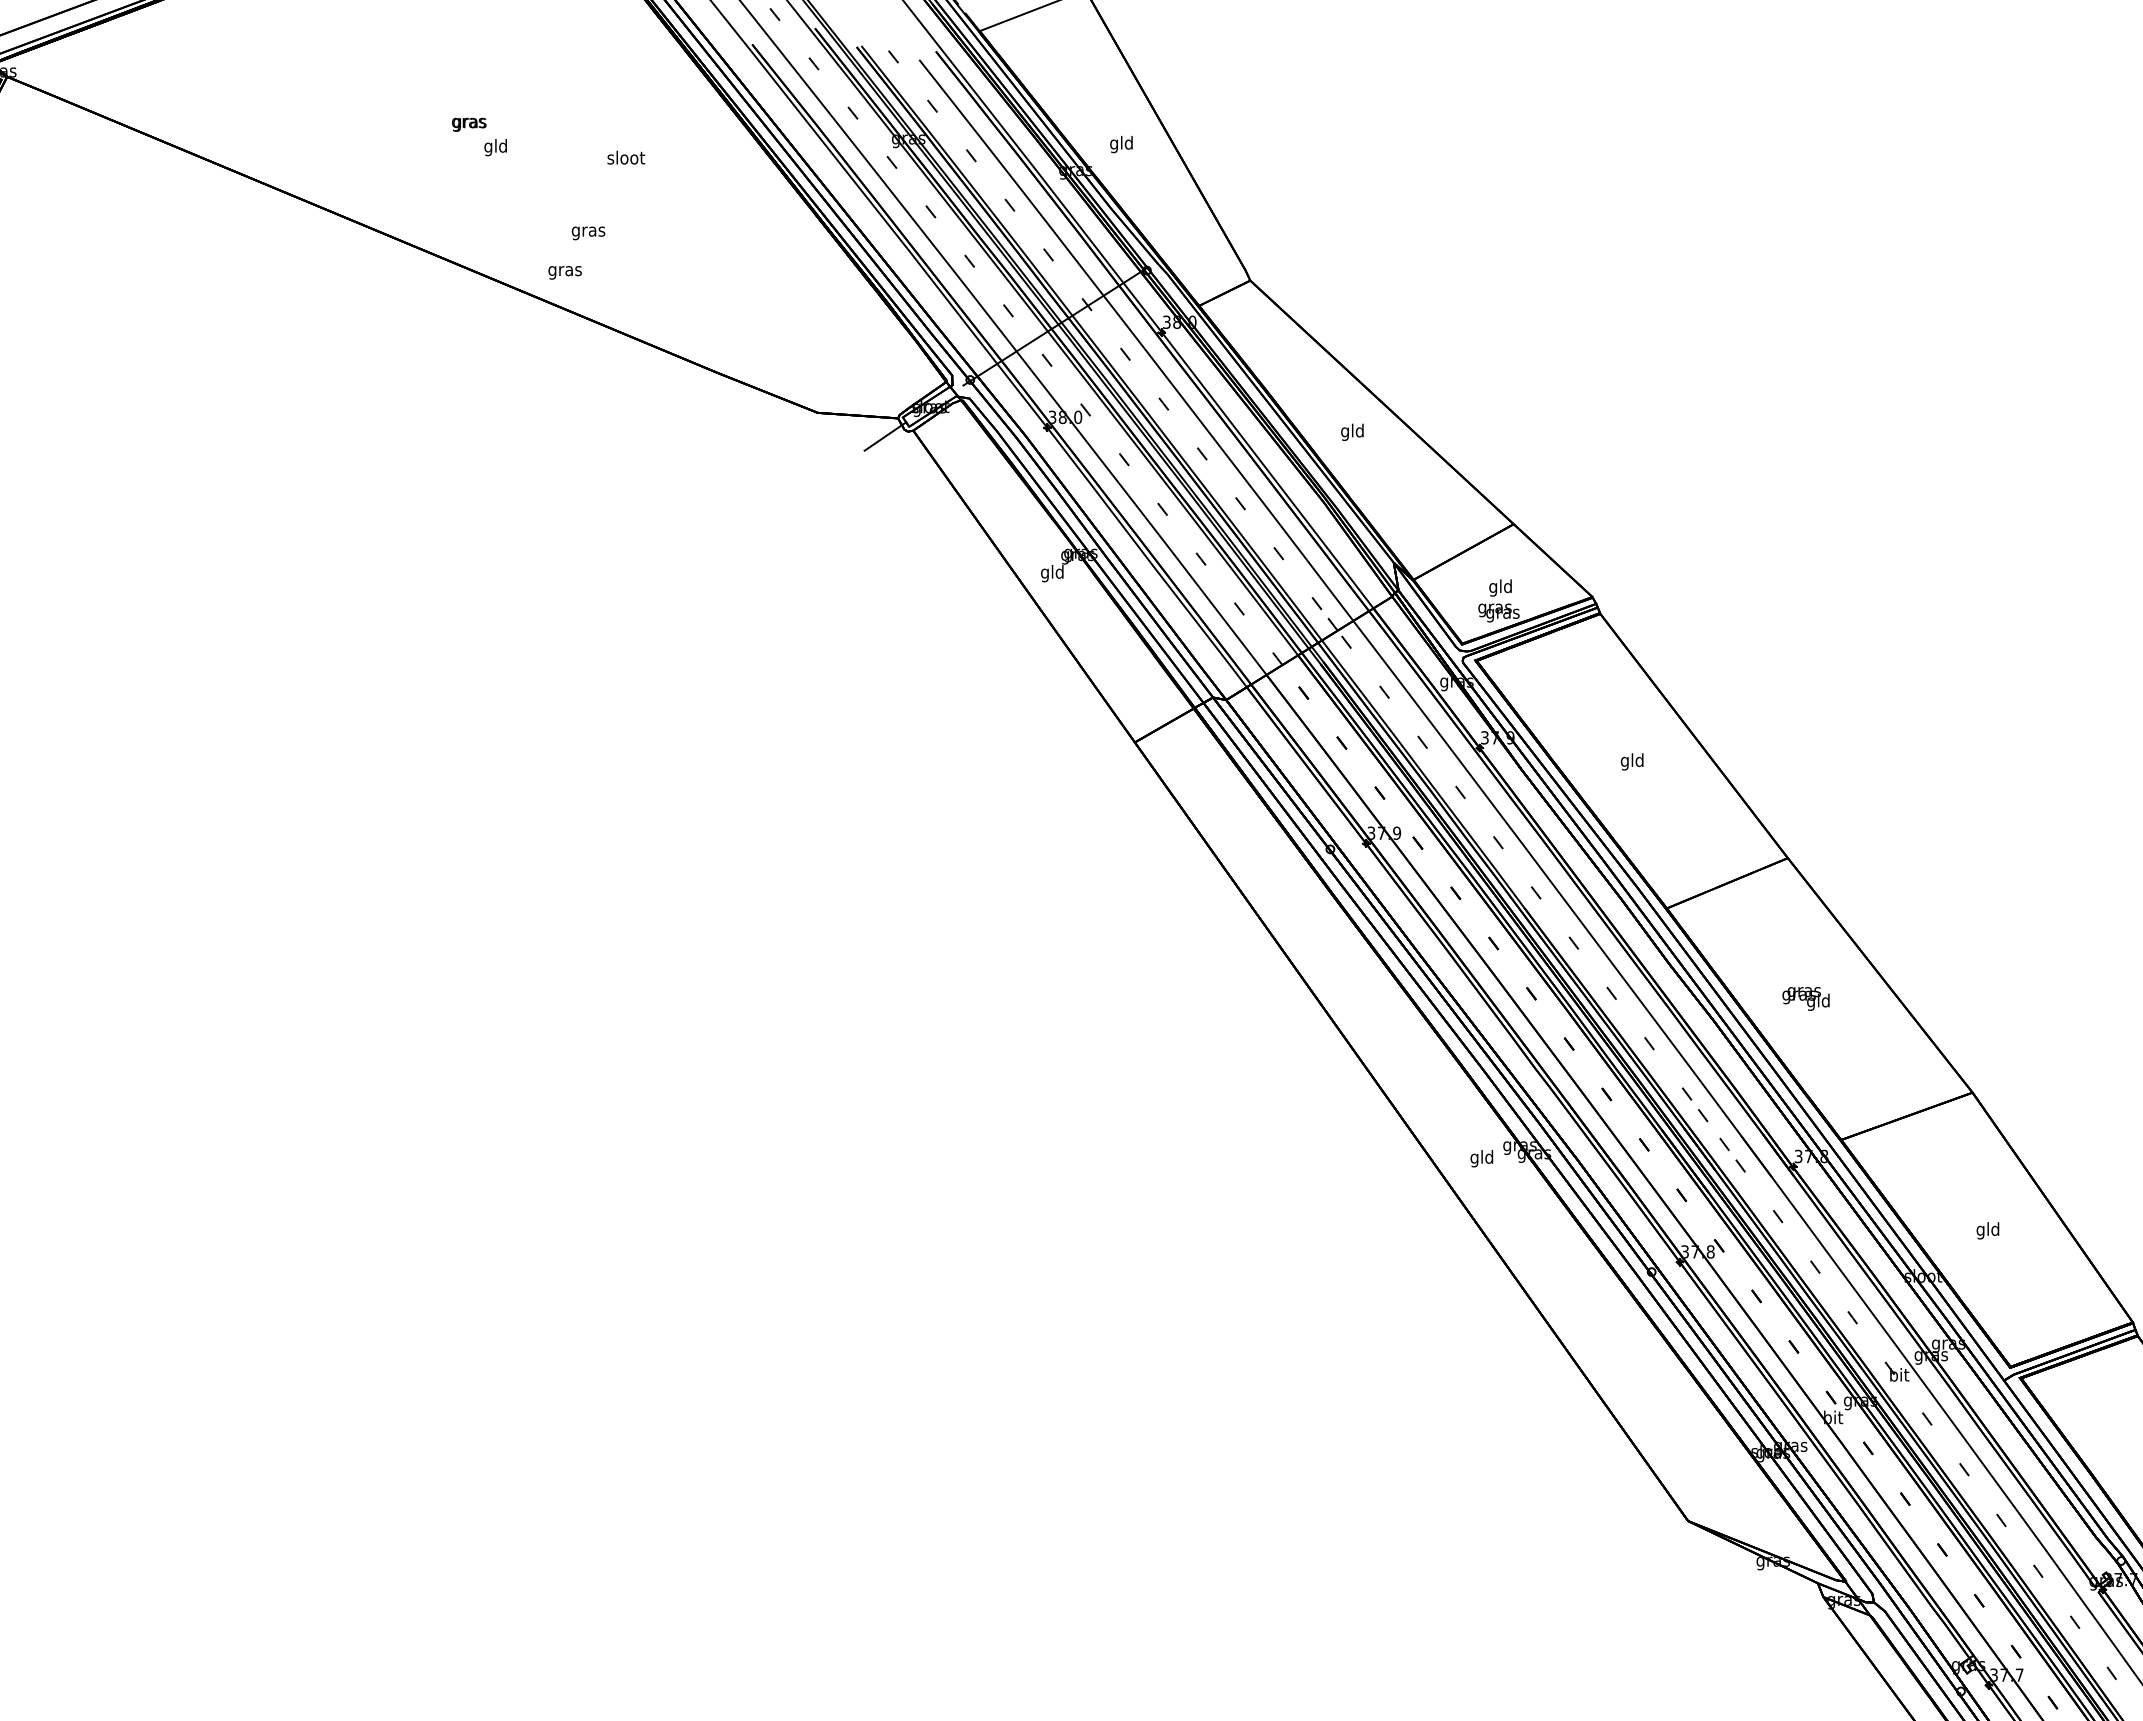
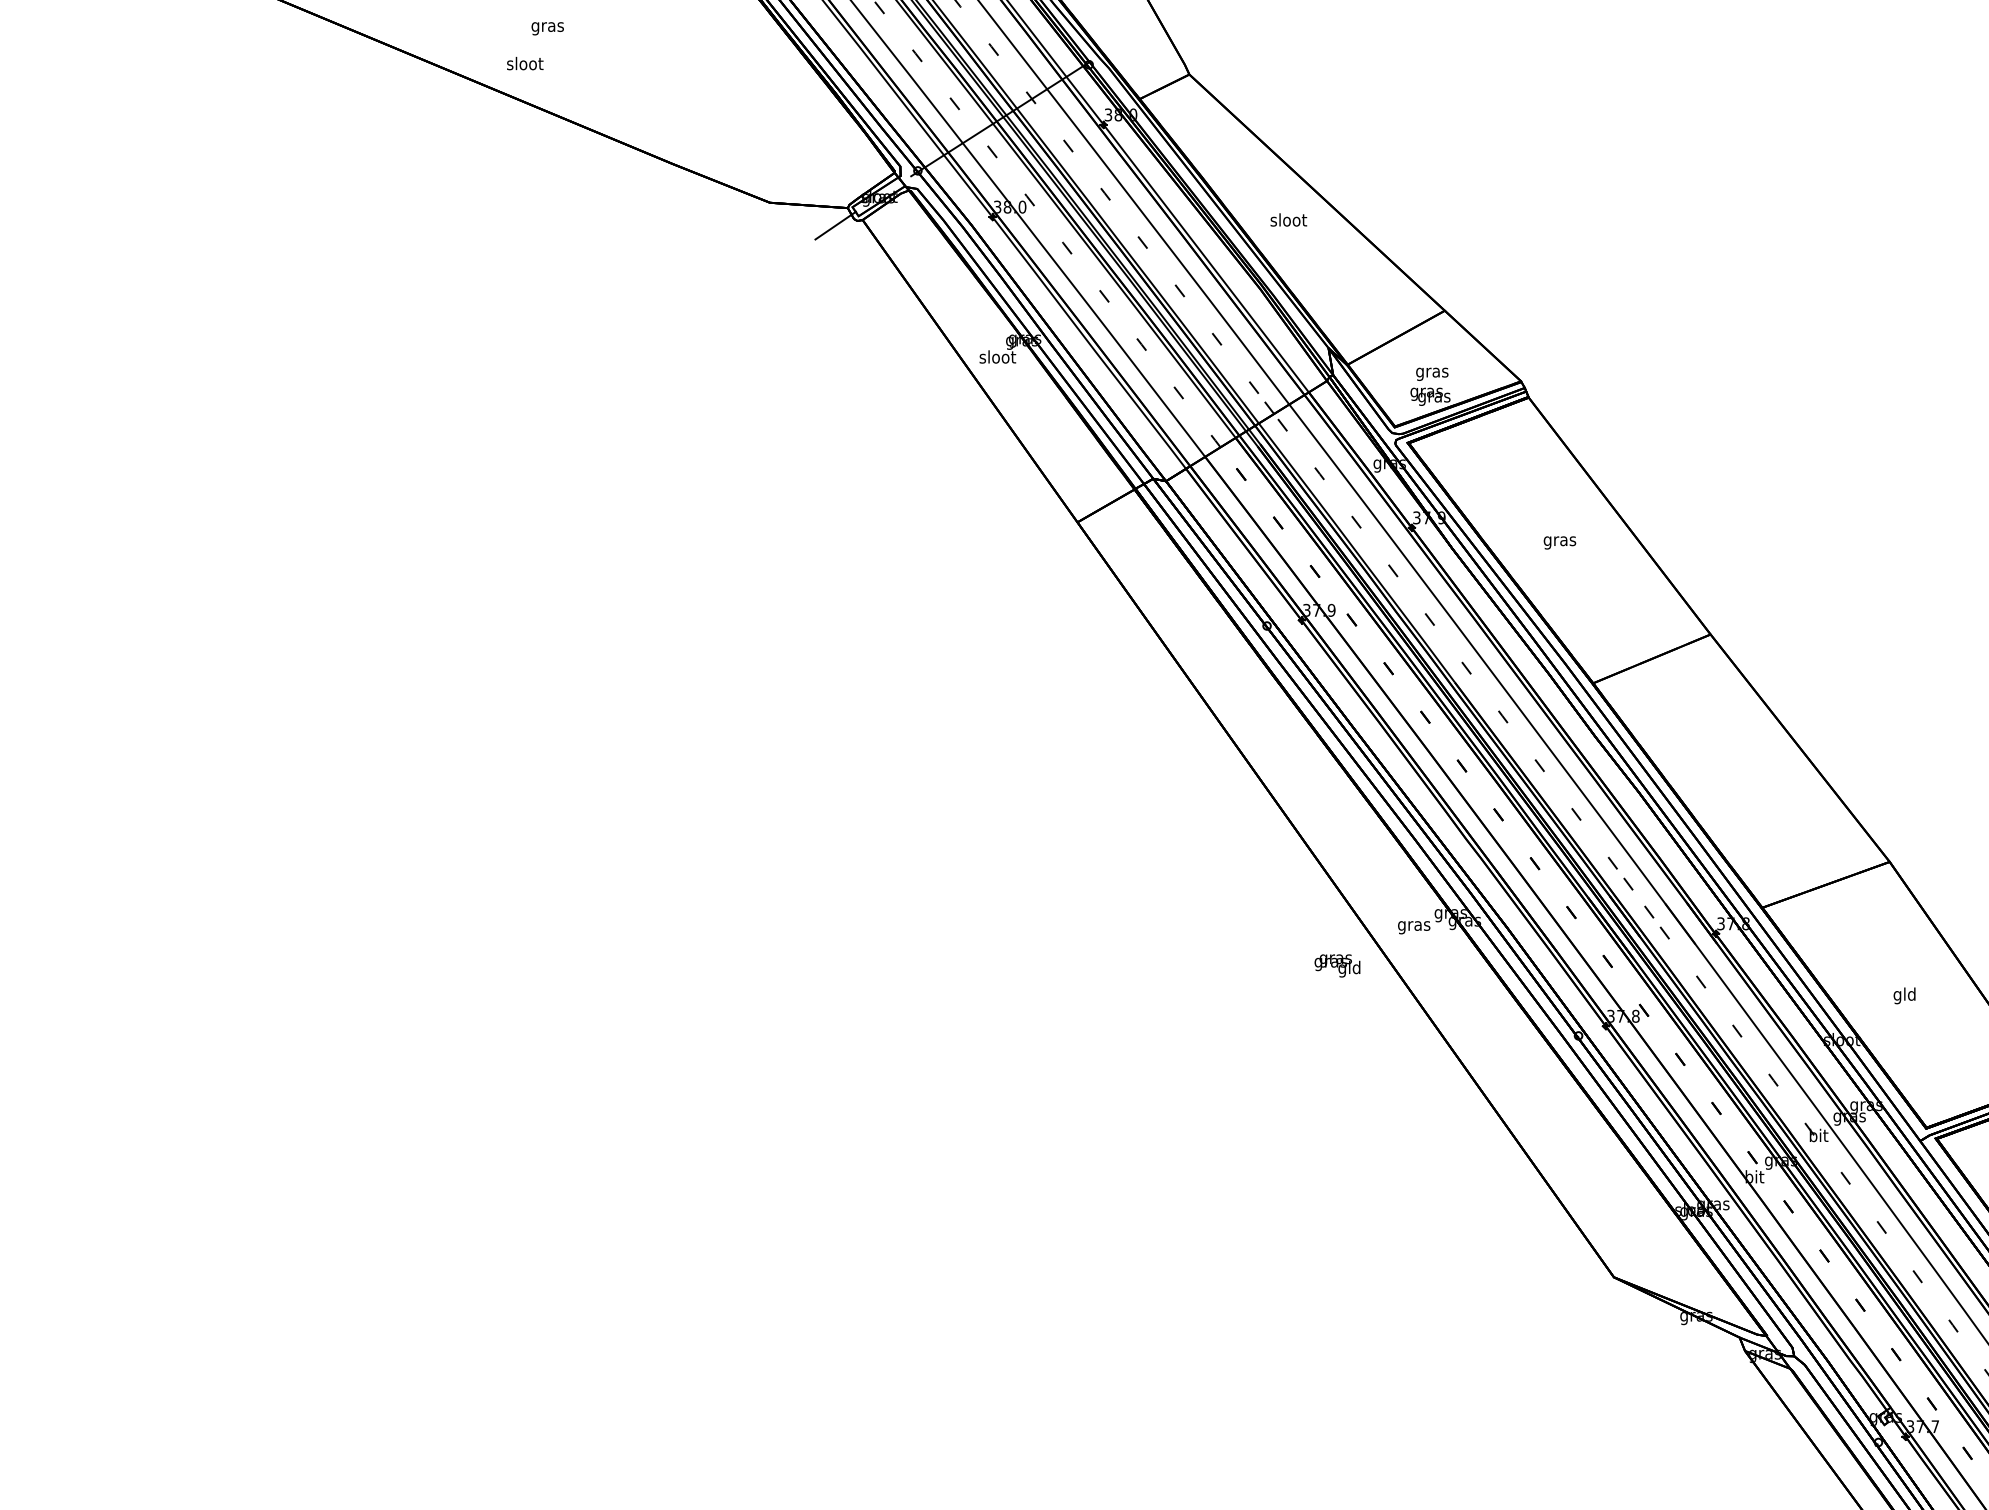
text: (565, 270) -> (525, 64), gras -> sloot
text: (1352, 431) -> (1288, 220), gld -> sloot
text: (1052, 573) -> (997, 358), gld -> sloot
text: (1500, 587) -> (1431, 372), gld -> gras
text: (1632, 761) -> (1559, 540), gld -> gras
text: (1805, 998) -> (1336, 965), moved
text: (1481, 1158) -> (1413, 925), gld -> gras

